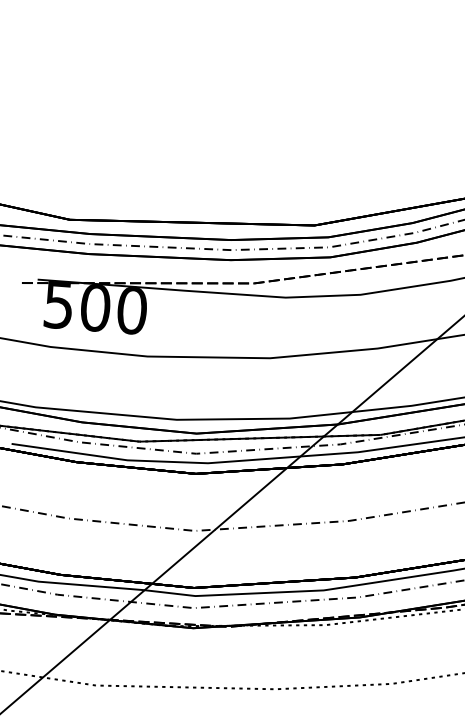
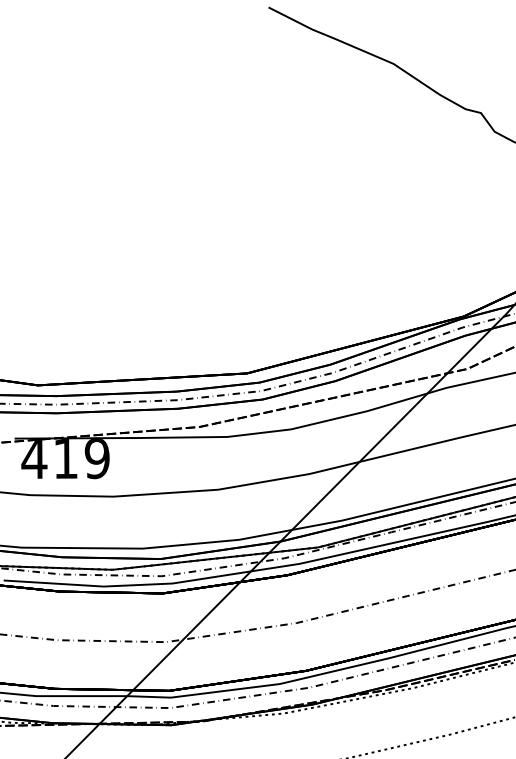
text: (94, 308) -> (65, 459), 500 -> 419

